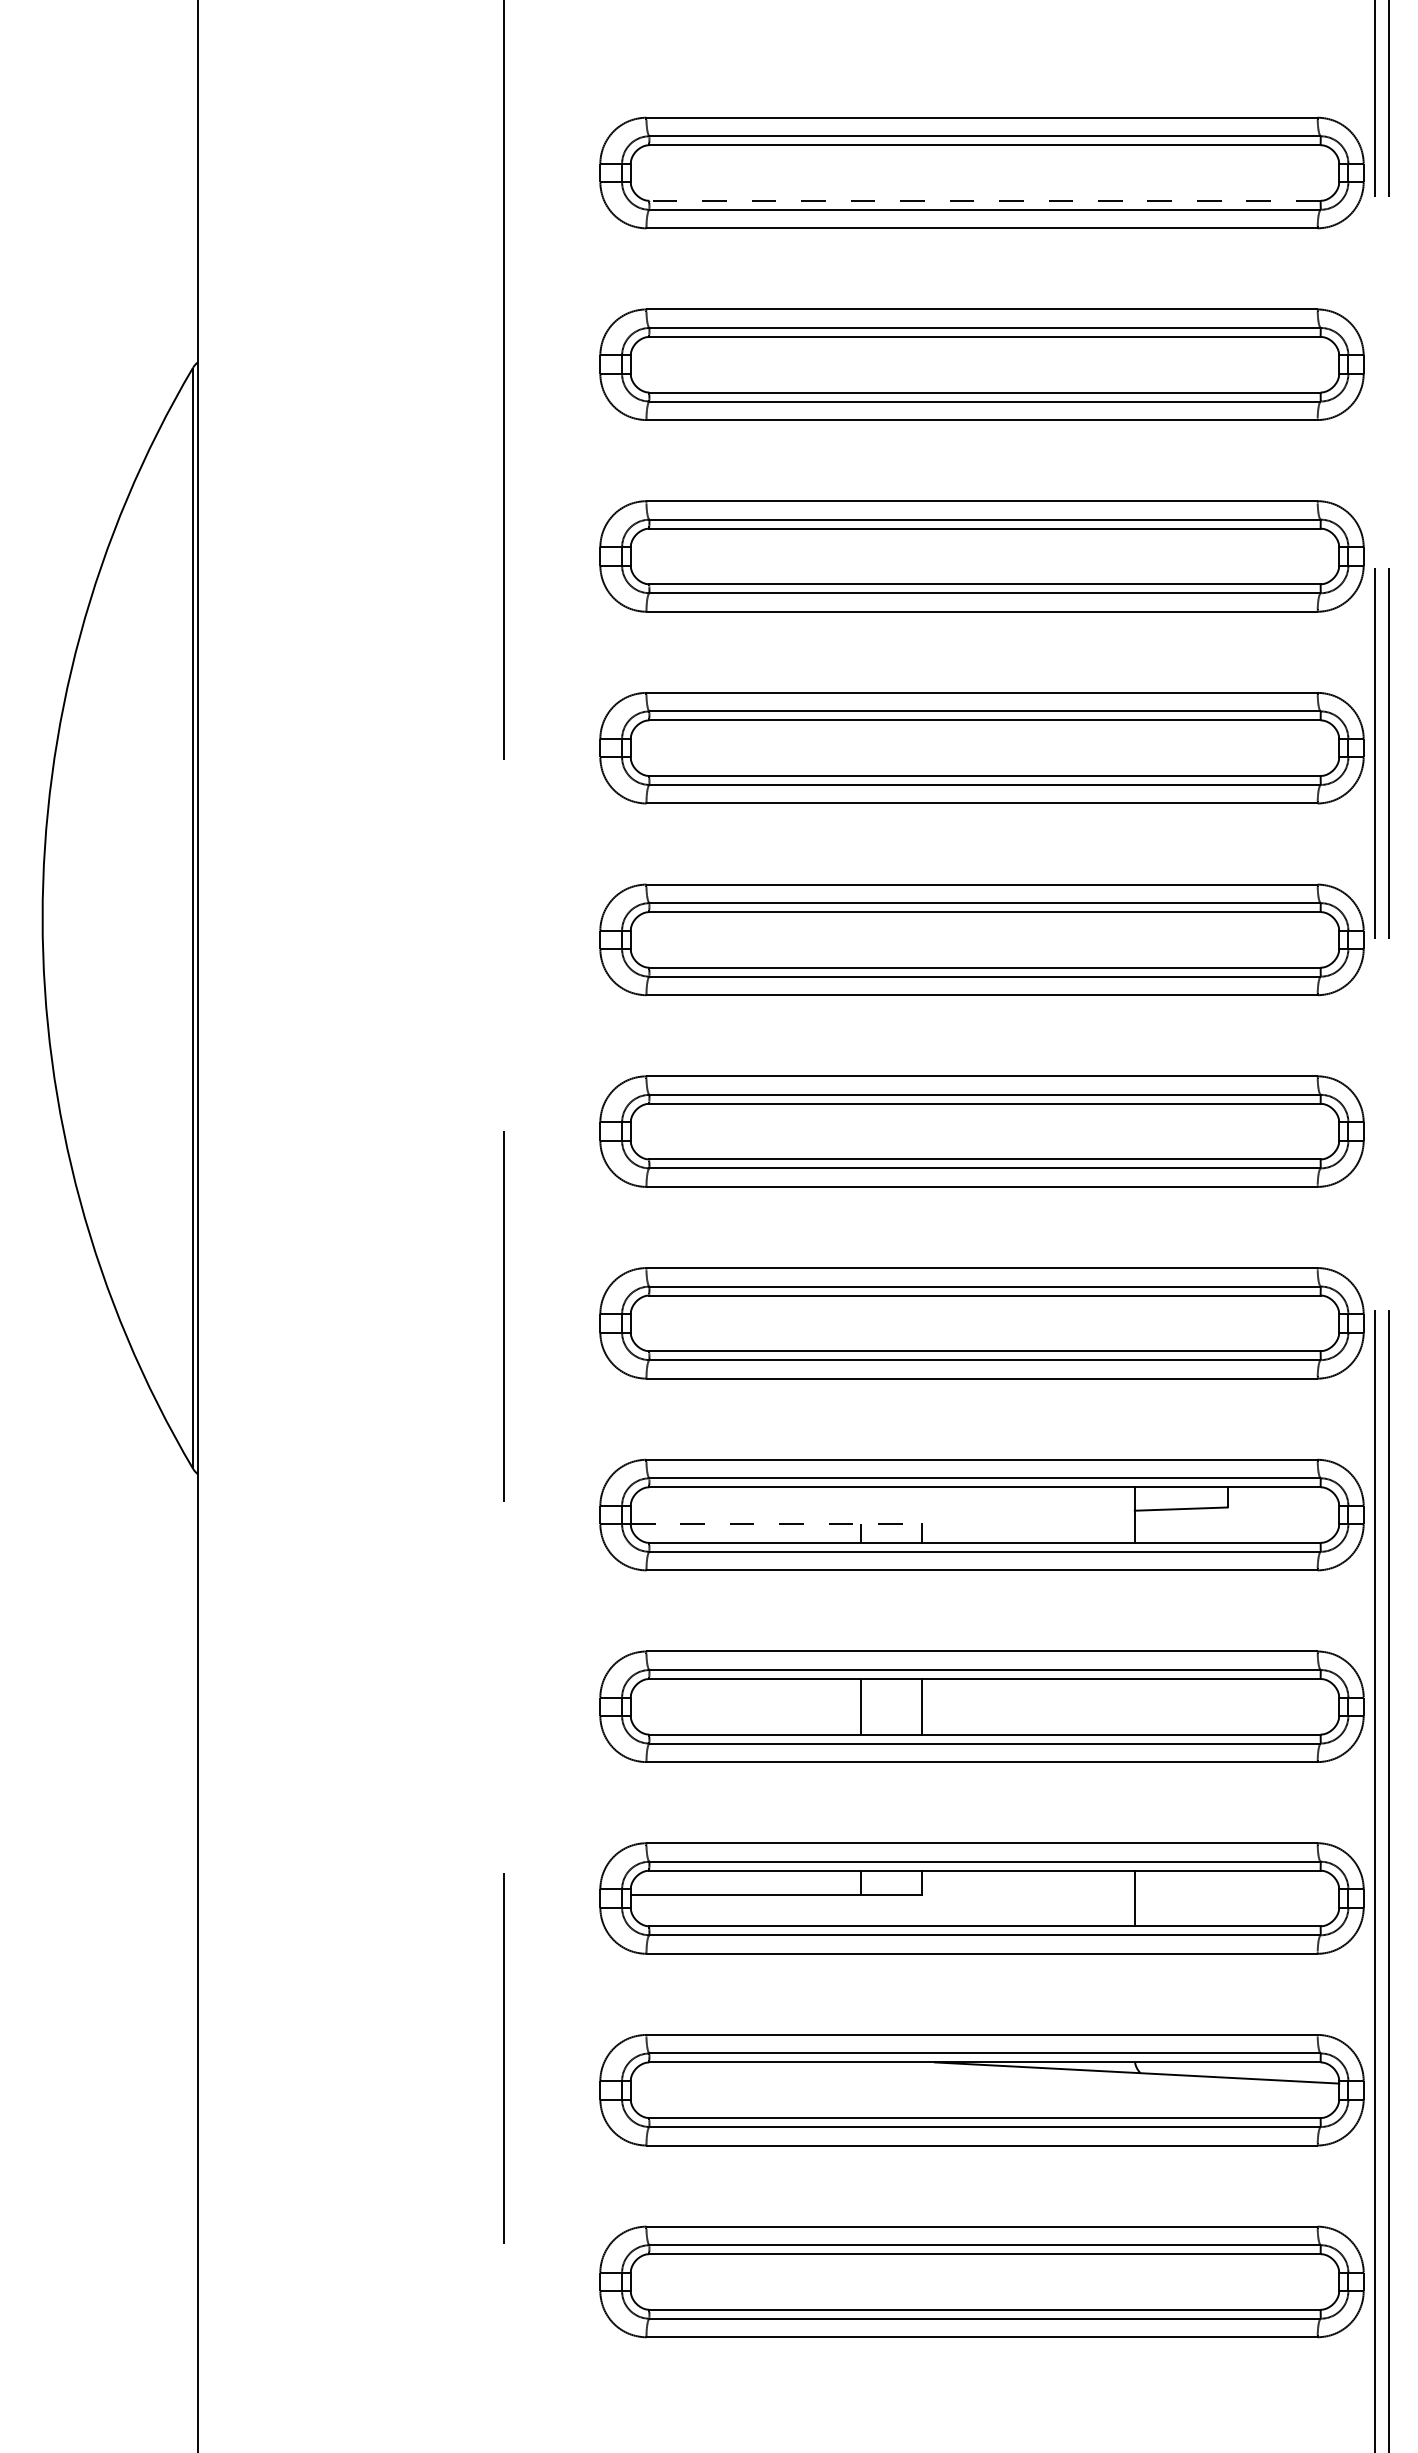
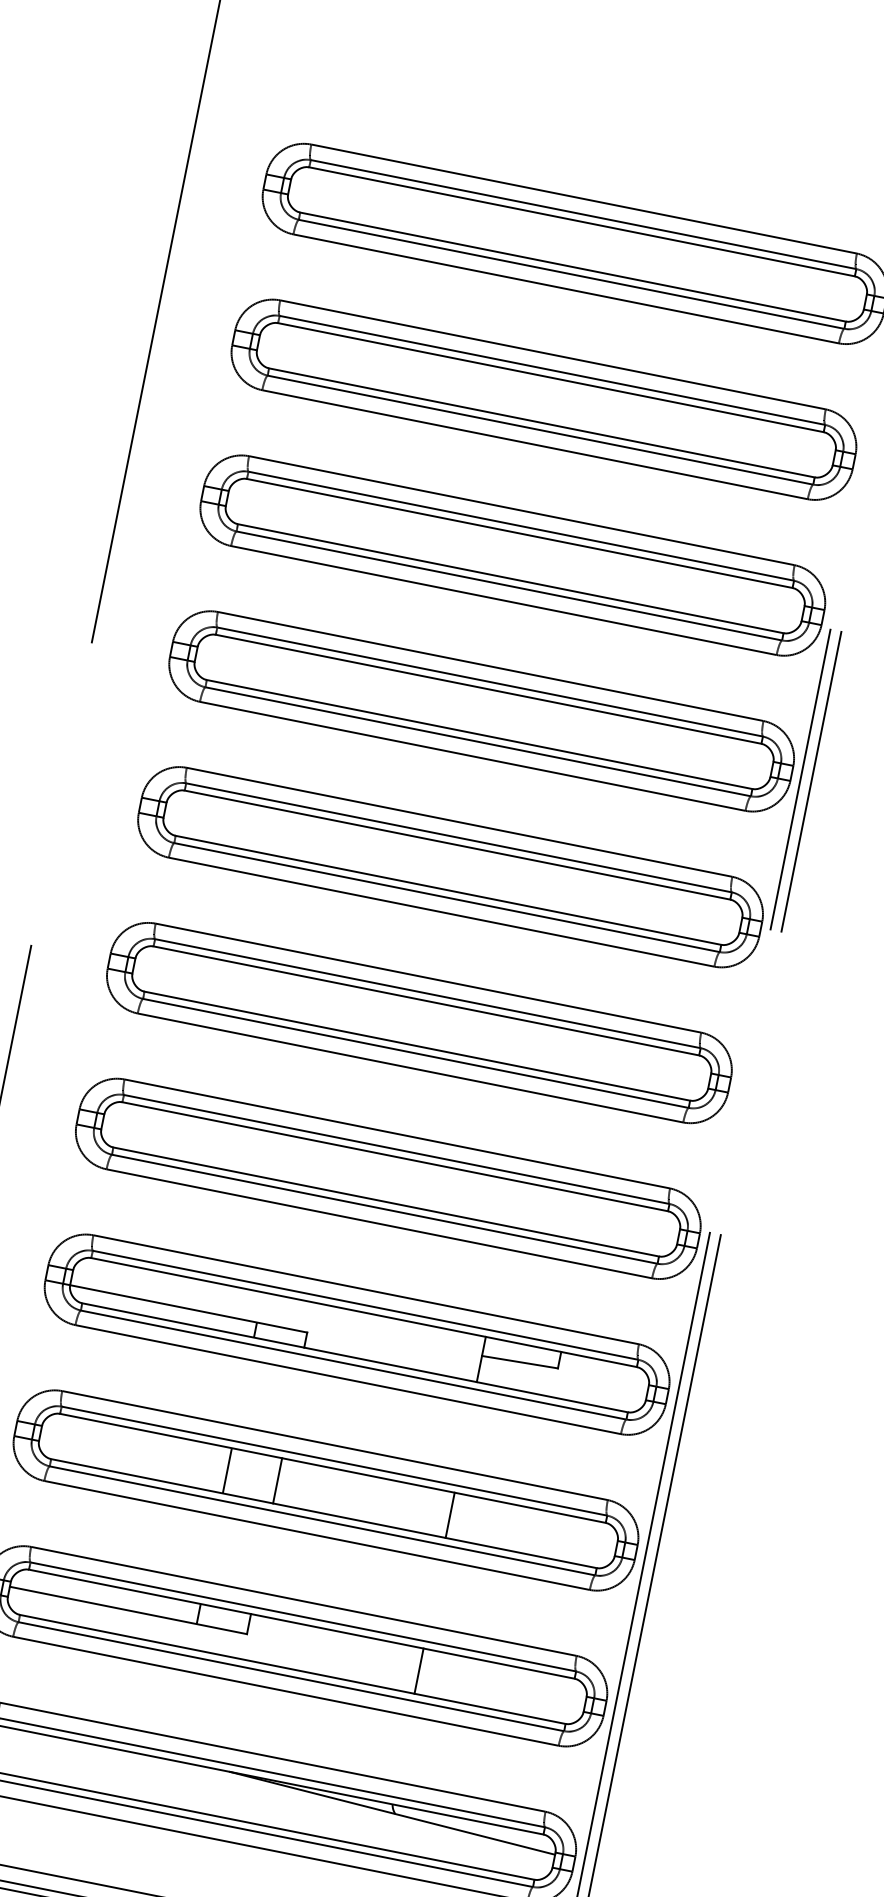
line: (984, 200) -> (572, 266), dashed -> solid
line: (776, 1524) -> (188, 1308), dashed -> solid
line: (1134, 1706) -> (449, 1515), added

